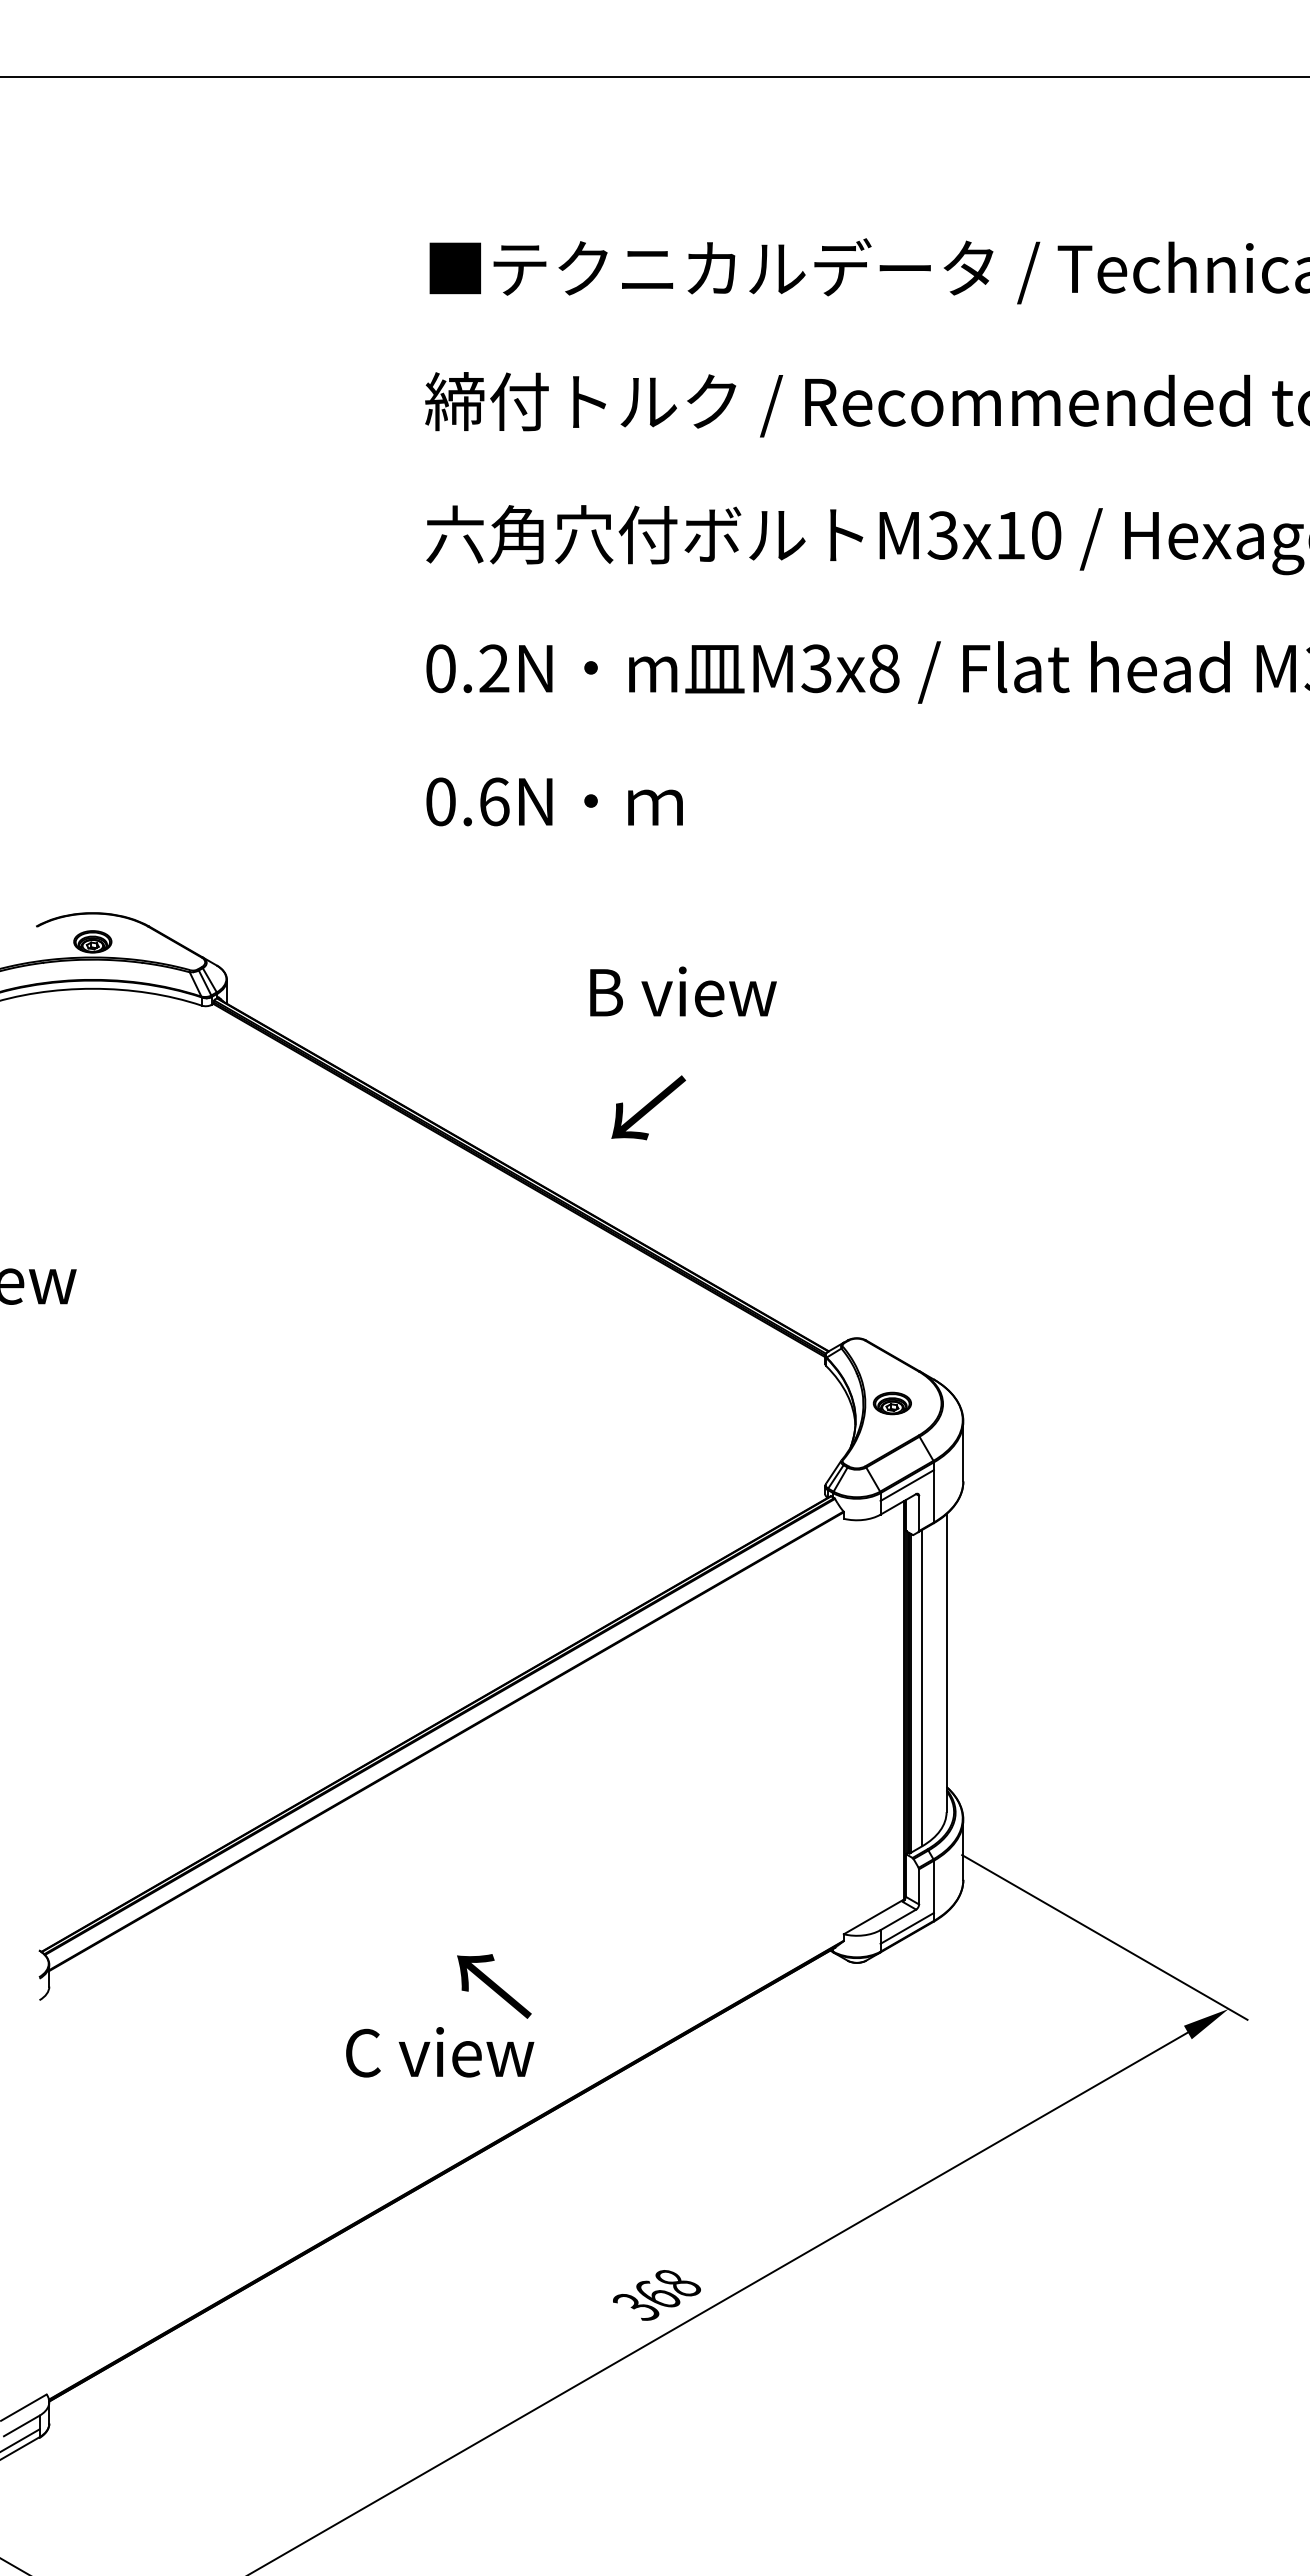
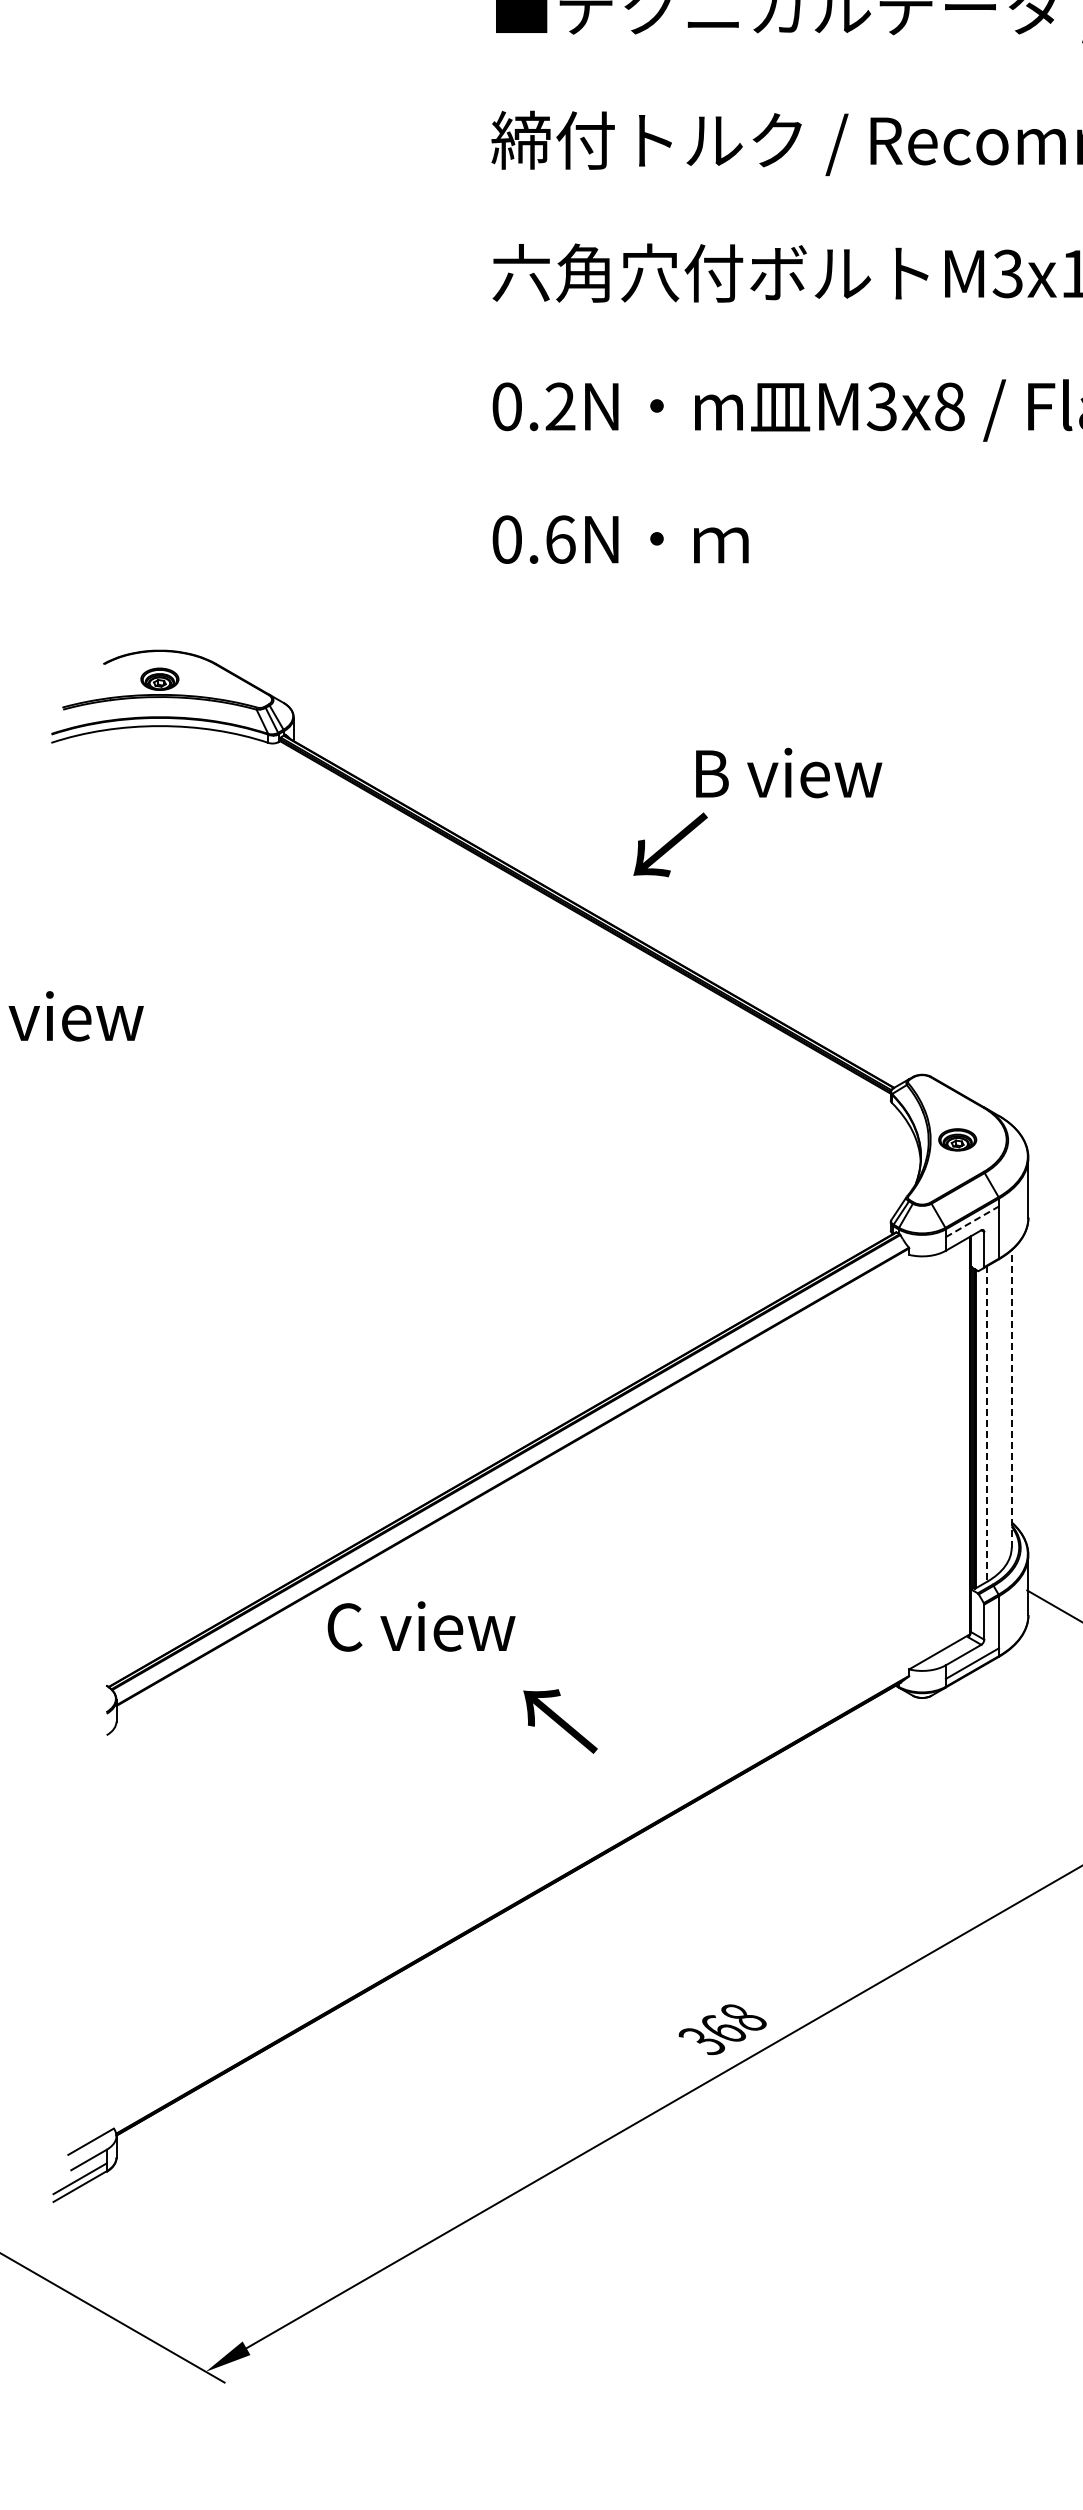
text: (683, 991) -> (789, 772), moved
text: (648, 1107) -> (670, 844), moved
line: (907, 1485) -> (972, 1221), solid -> dashed
line: (946, 1662) -> (1011, 1398), solid -> dashed
line: (922, 1688) -> (987, 1424), solid -> dashed
text: (440, 2052) -> (421, 1626), moved

